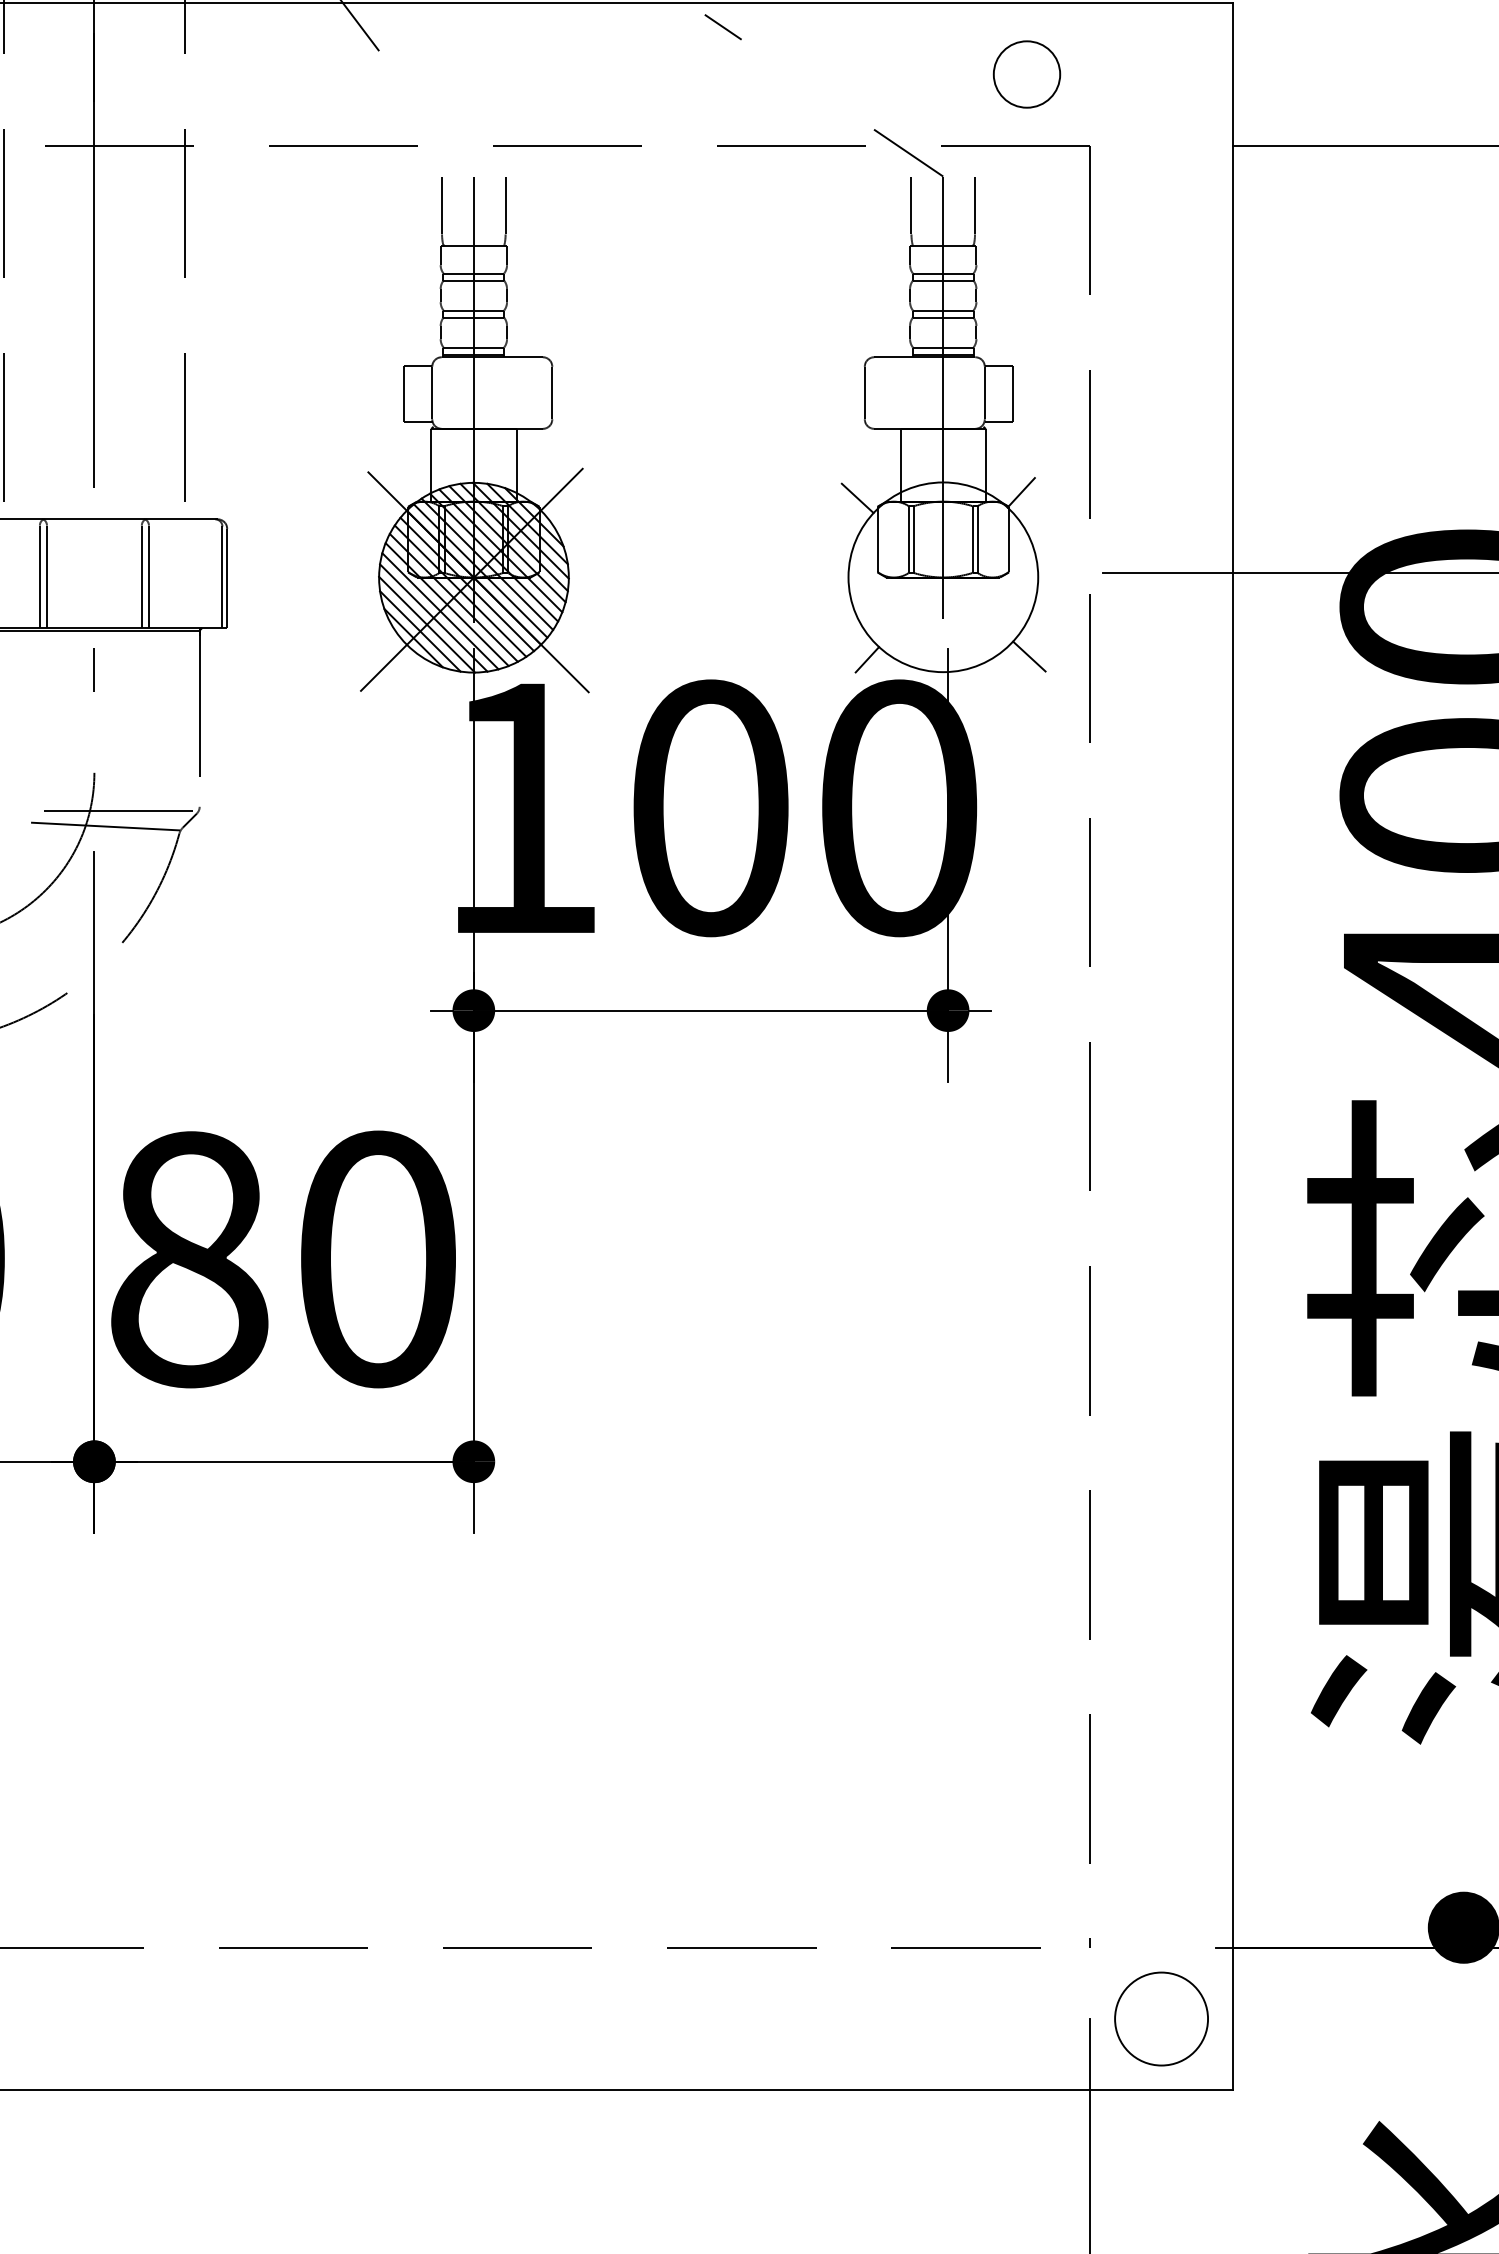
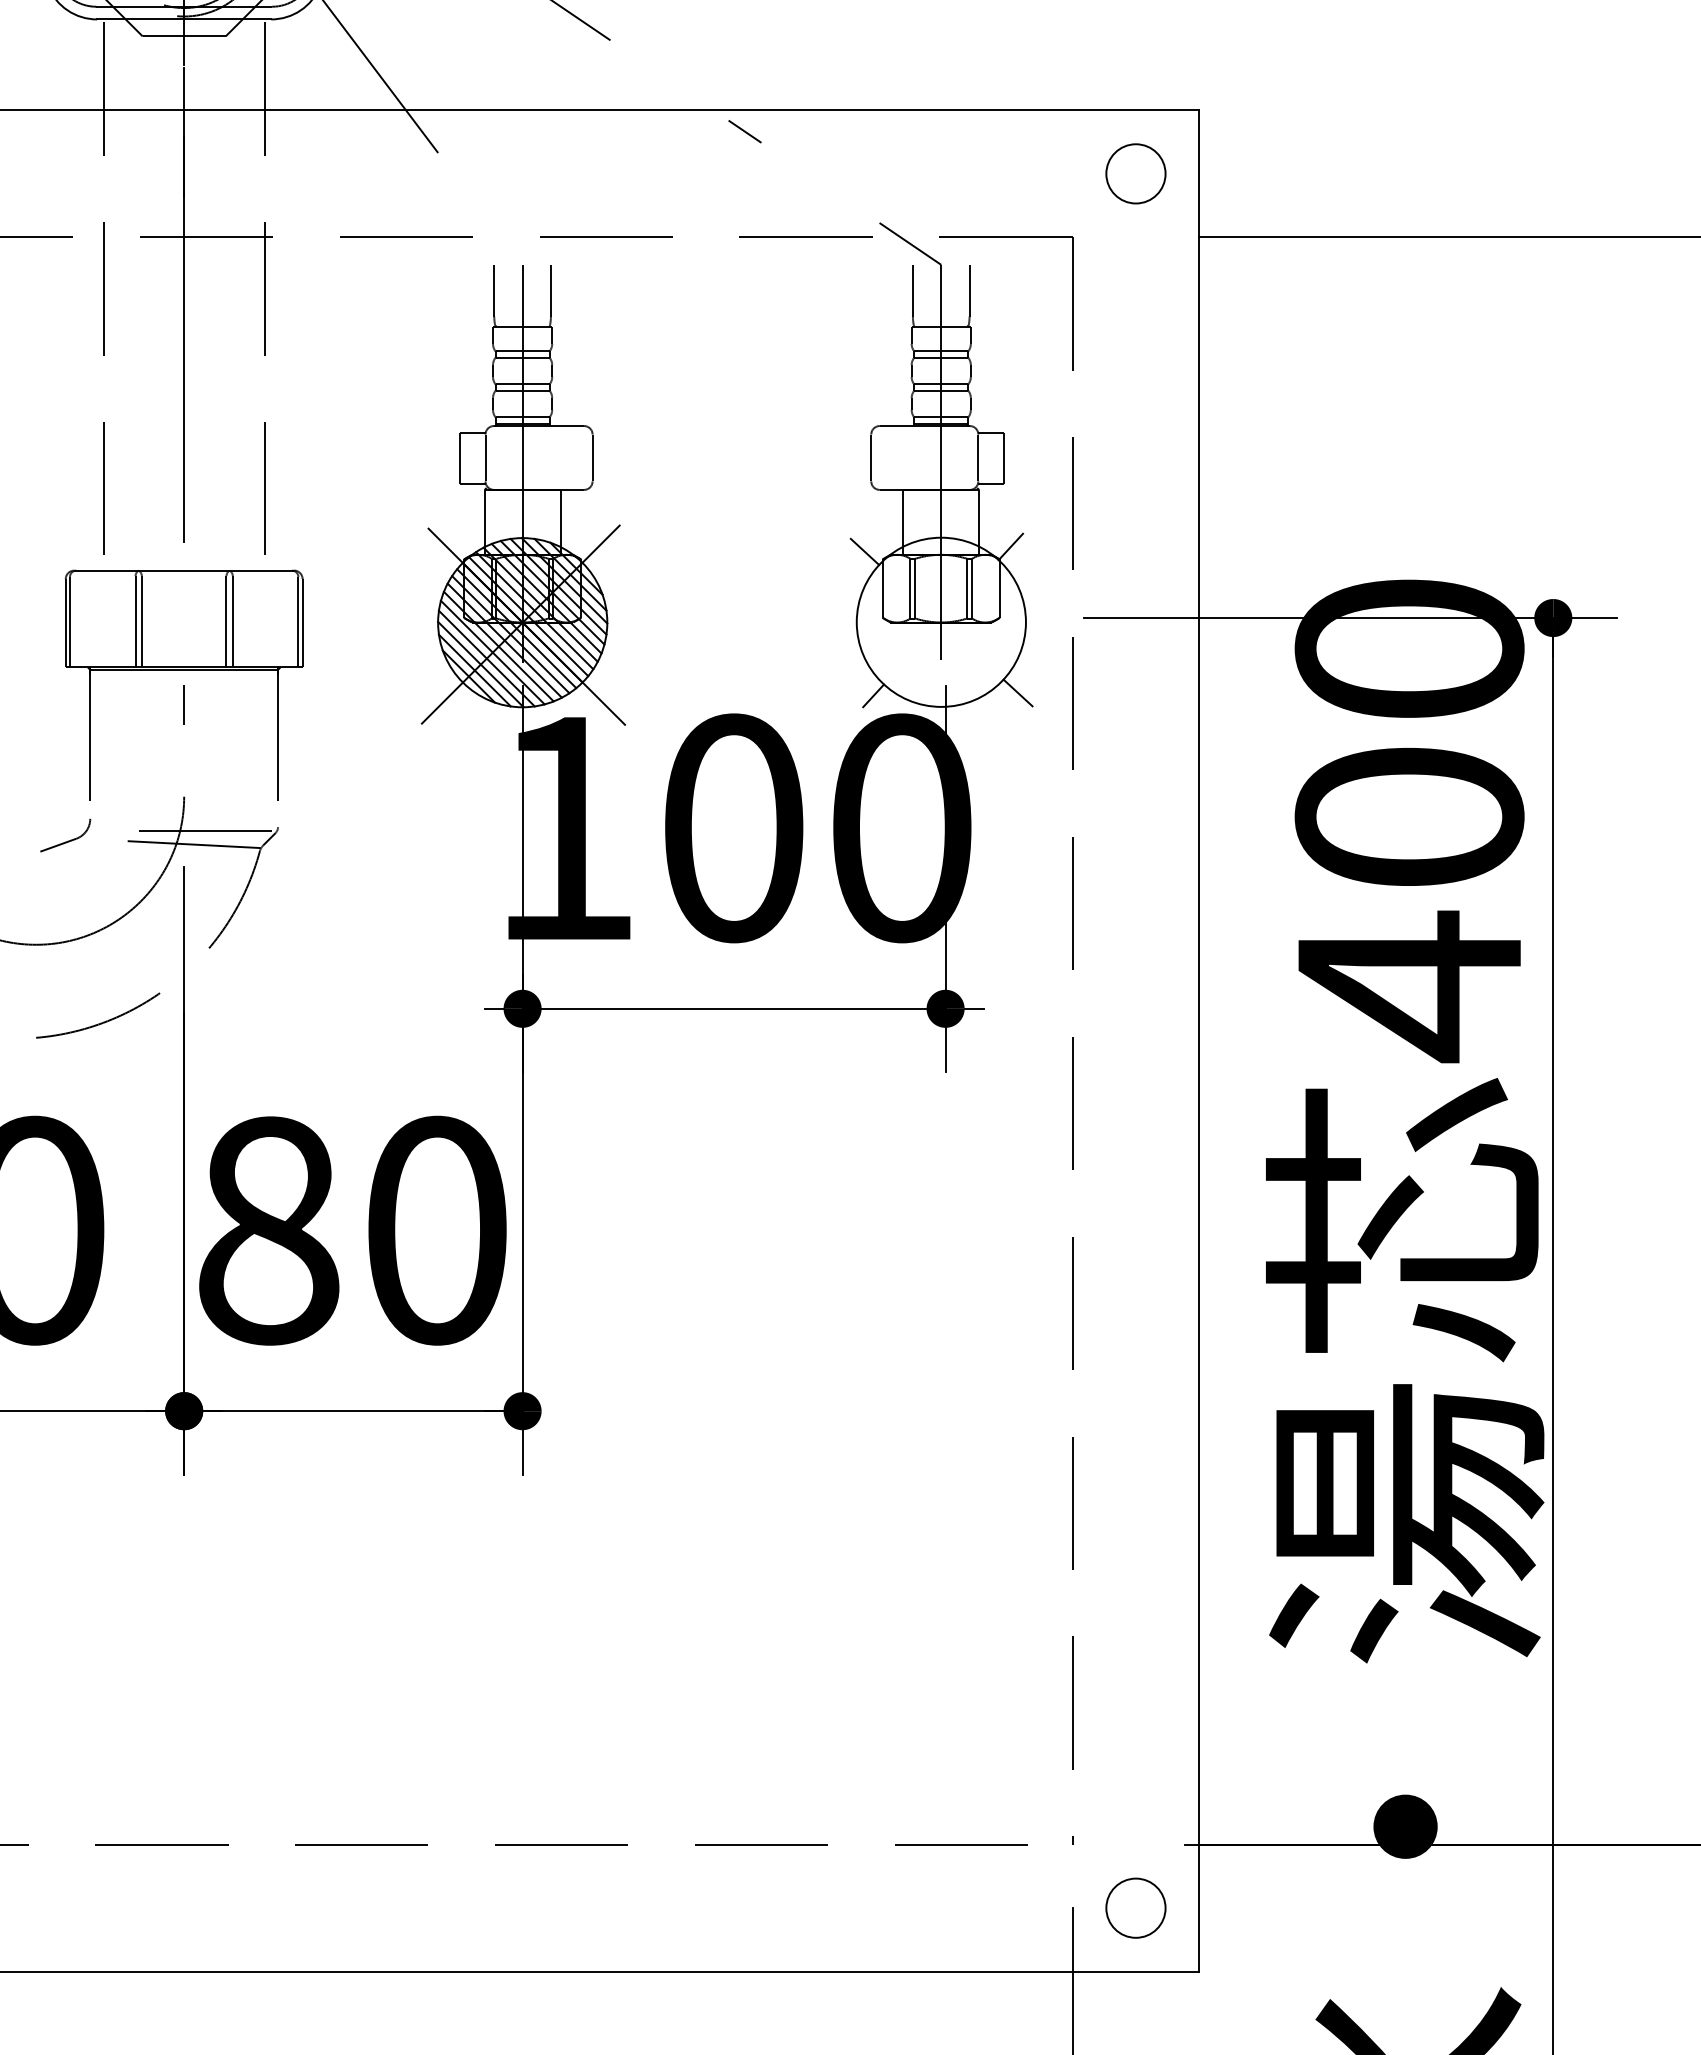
circle: (1026, 74) -> (1135, 173), moved
circle: (1161, 2018) -> (1135, 1907), size x0.71

